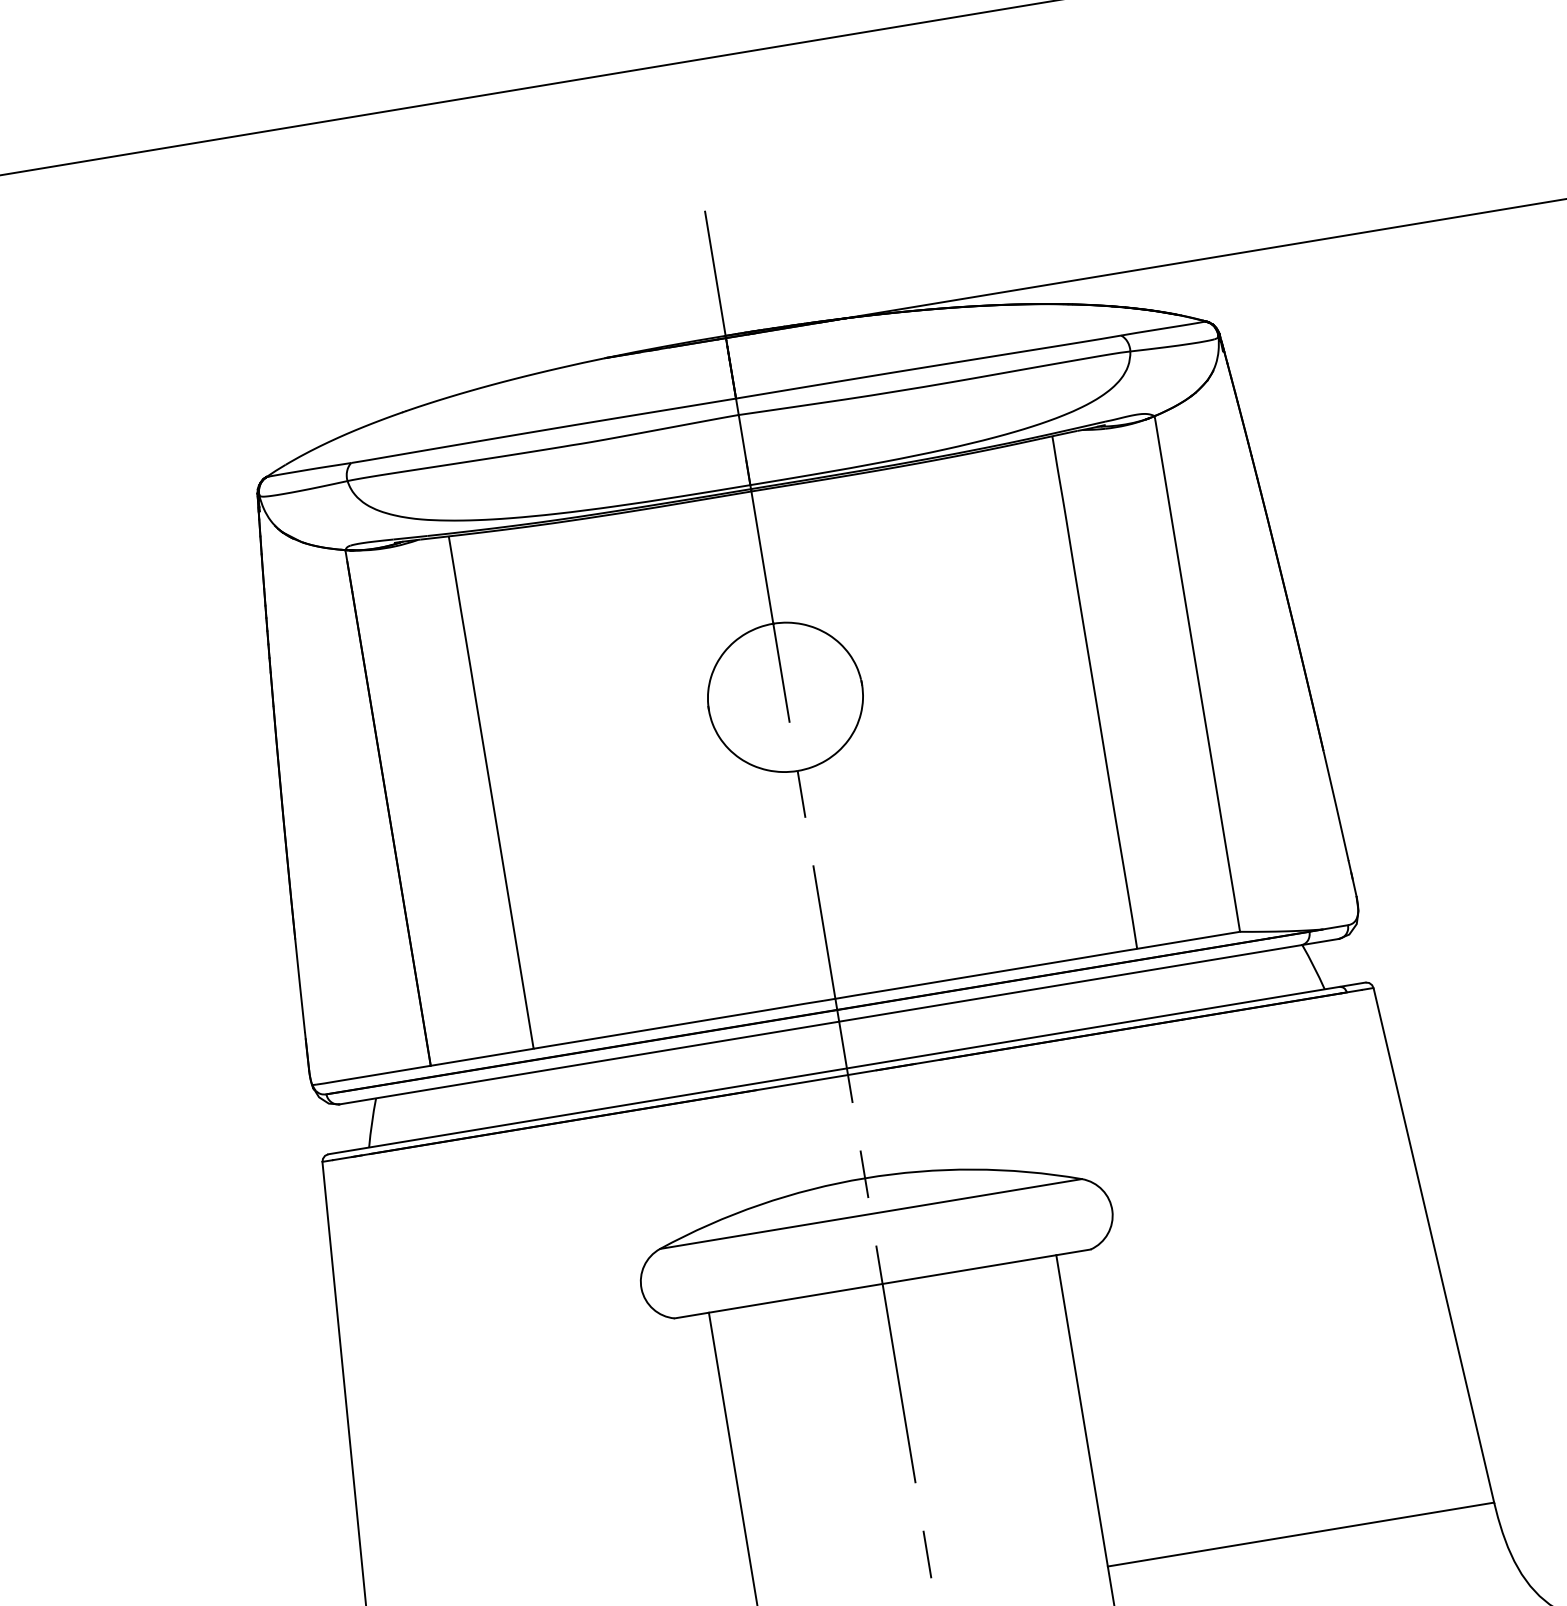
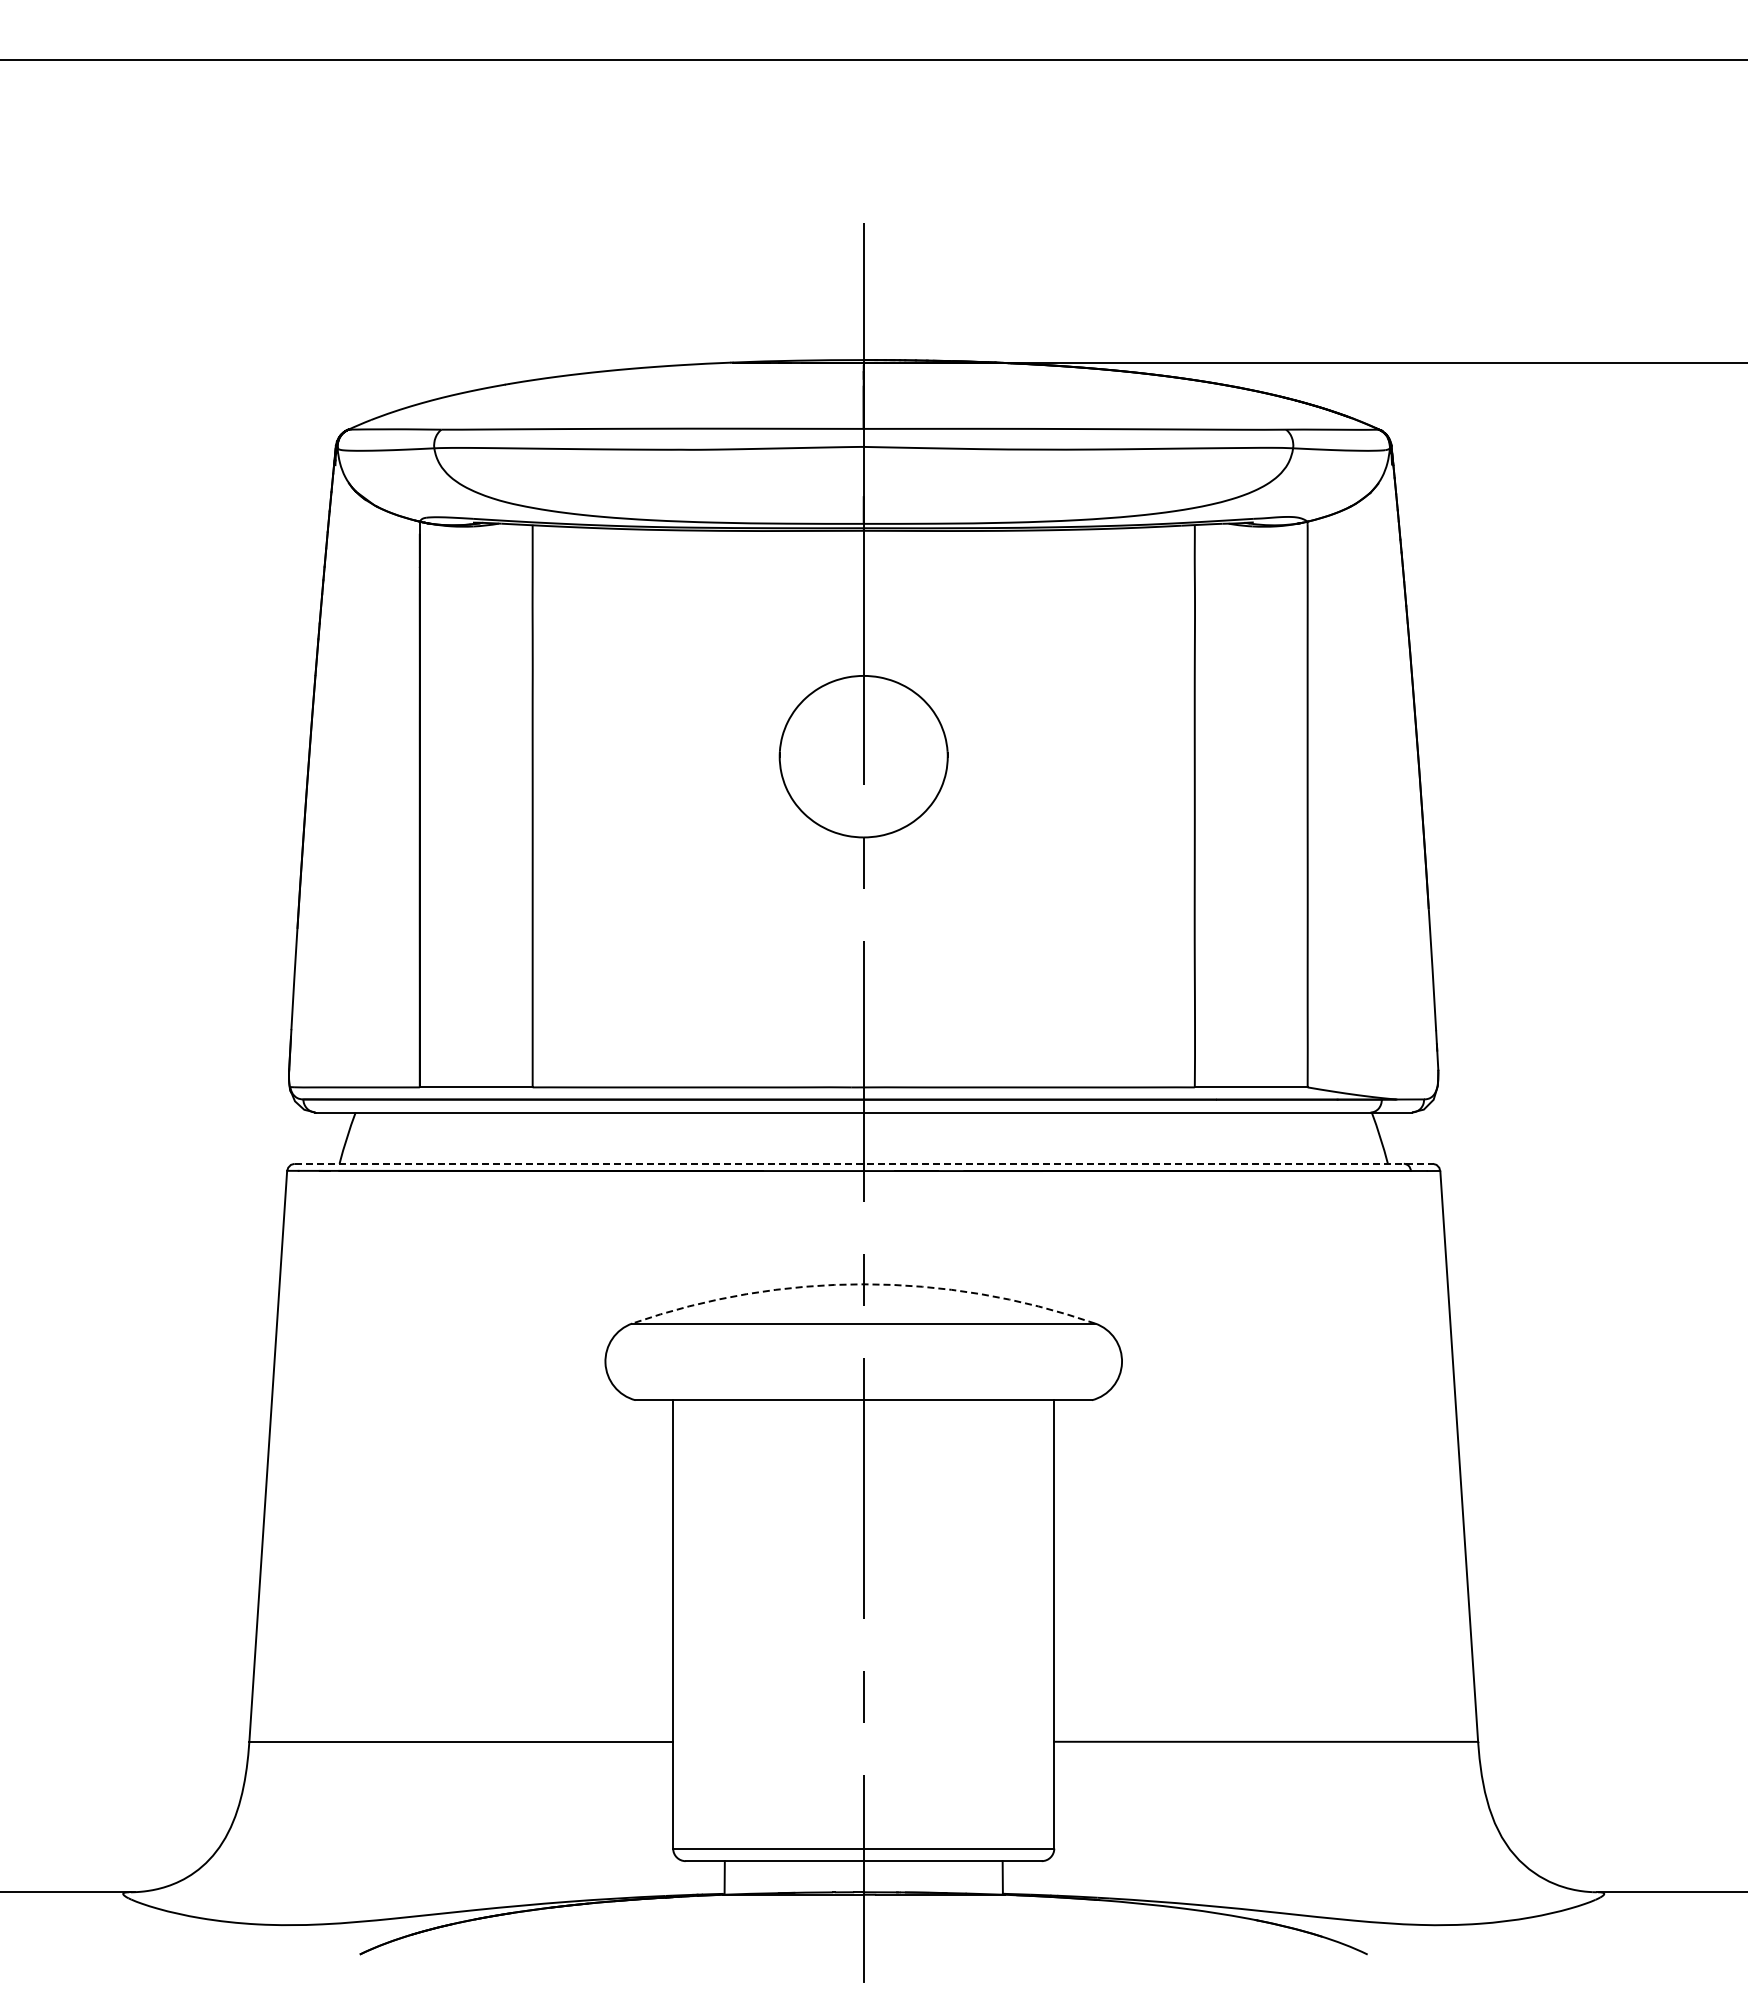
line: (846, 1068) -> (863, 1163), solid -> dashed
arc: (864, 1178) -> (863, 1284), solid -> dashed

